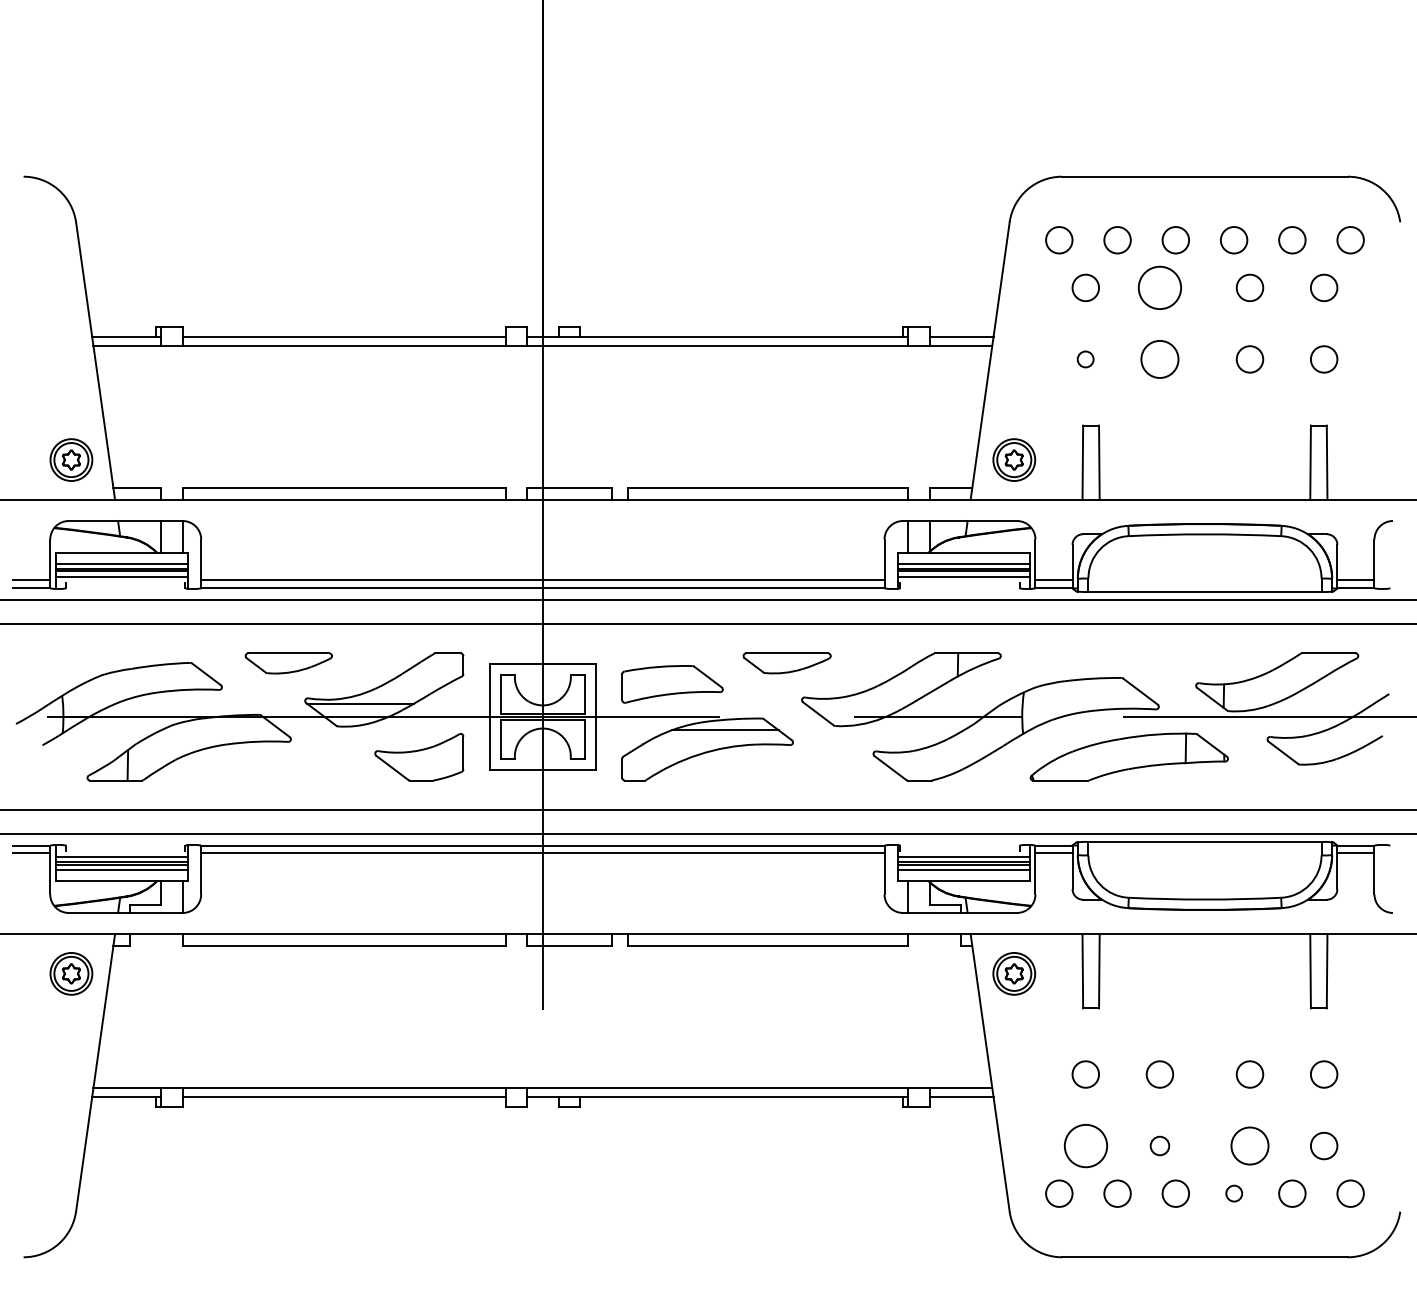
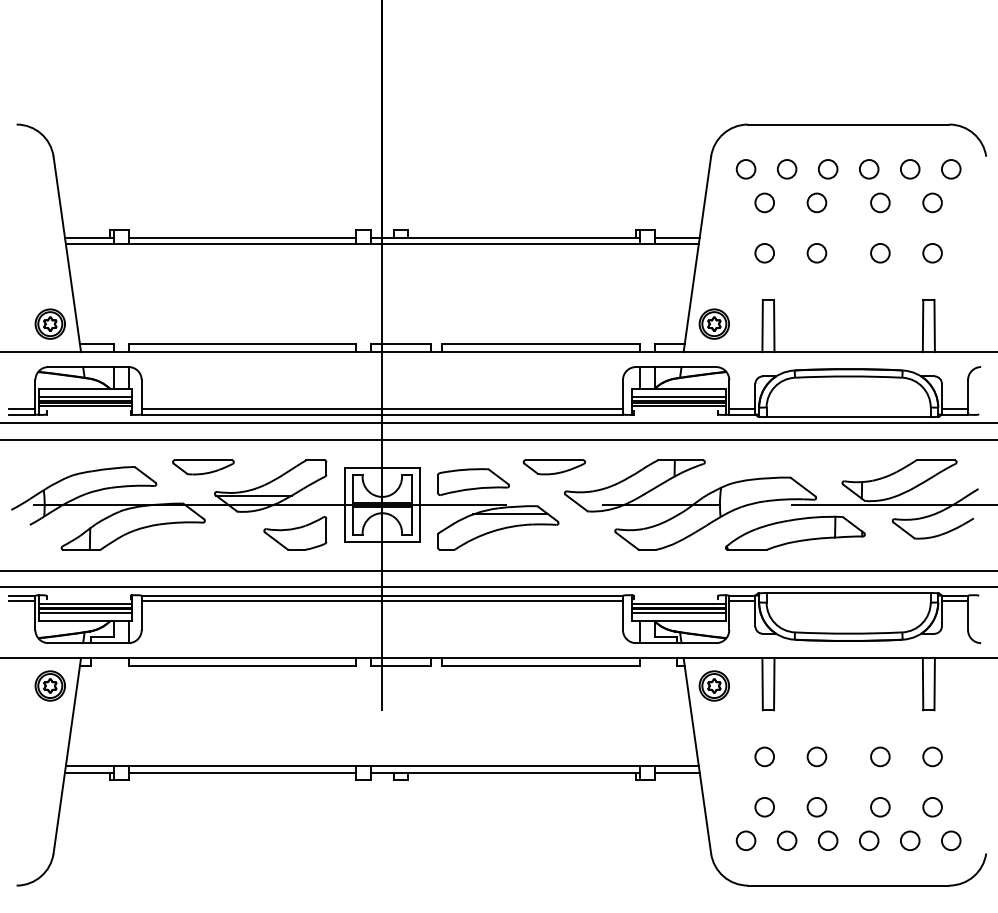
circle: (1159, 287) -> (816, 202), size x0.62
circle: (1085, 359) -> (764, 253), size x1.67
circle: (1159, 359) -> (816, 253), size x0.71
circle: (1085, 1145) -> (764, 806), size x0.62
circle: (1159, 1145) -> (816, 806), size x1.43
circle: (1249, 1145) -> (880, 806), size x0.71
circle: (1234, 1193) -> (869, 840), size x1.67

